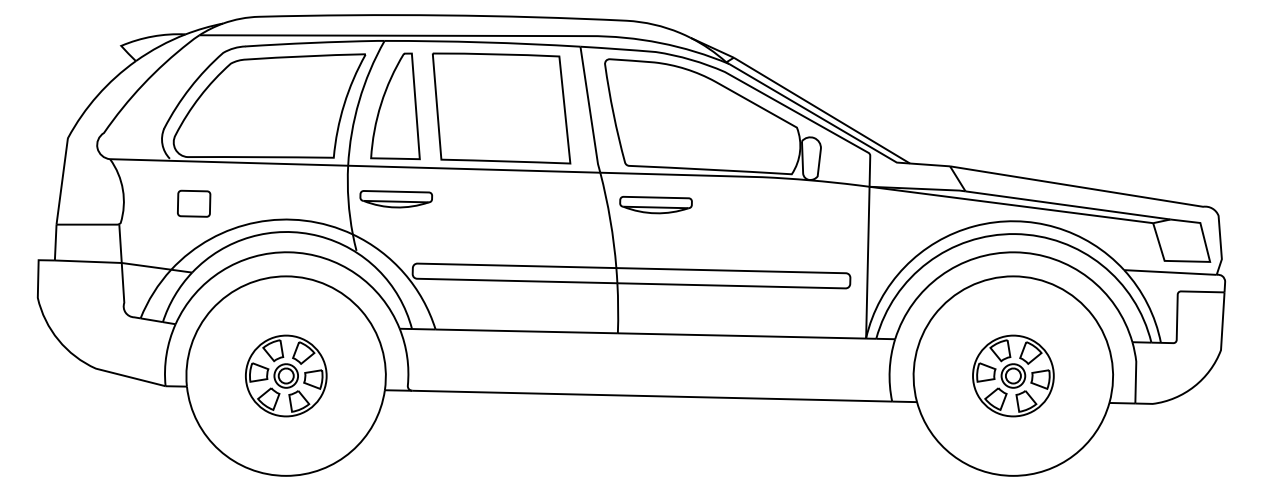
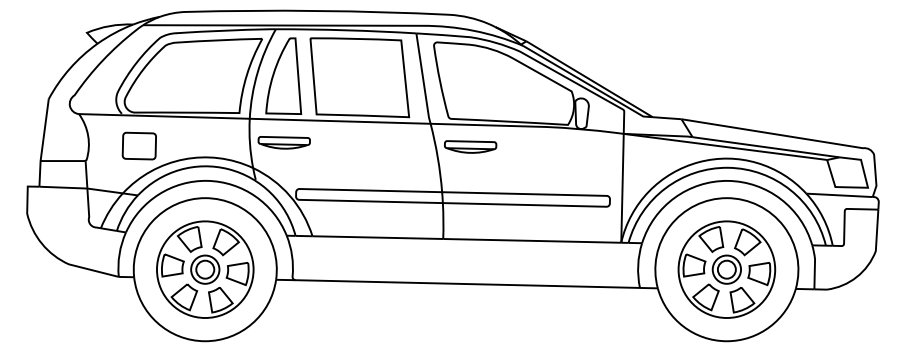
part: (193, 202) -> (138, 145), size x1.43
part: (286, 375) -> (205, 269), size x1.67
part: (1012, 375) -> (726, 269), size x1.67

